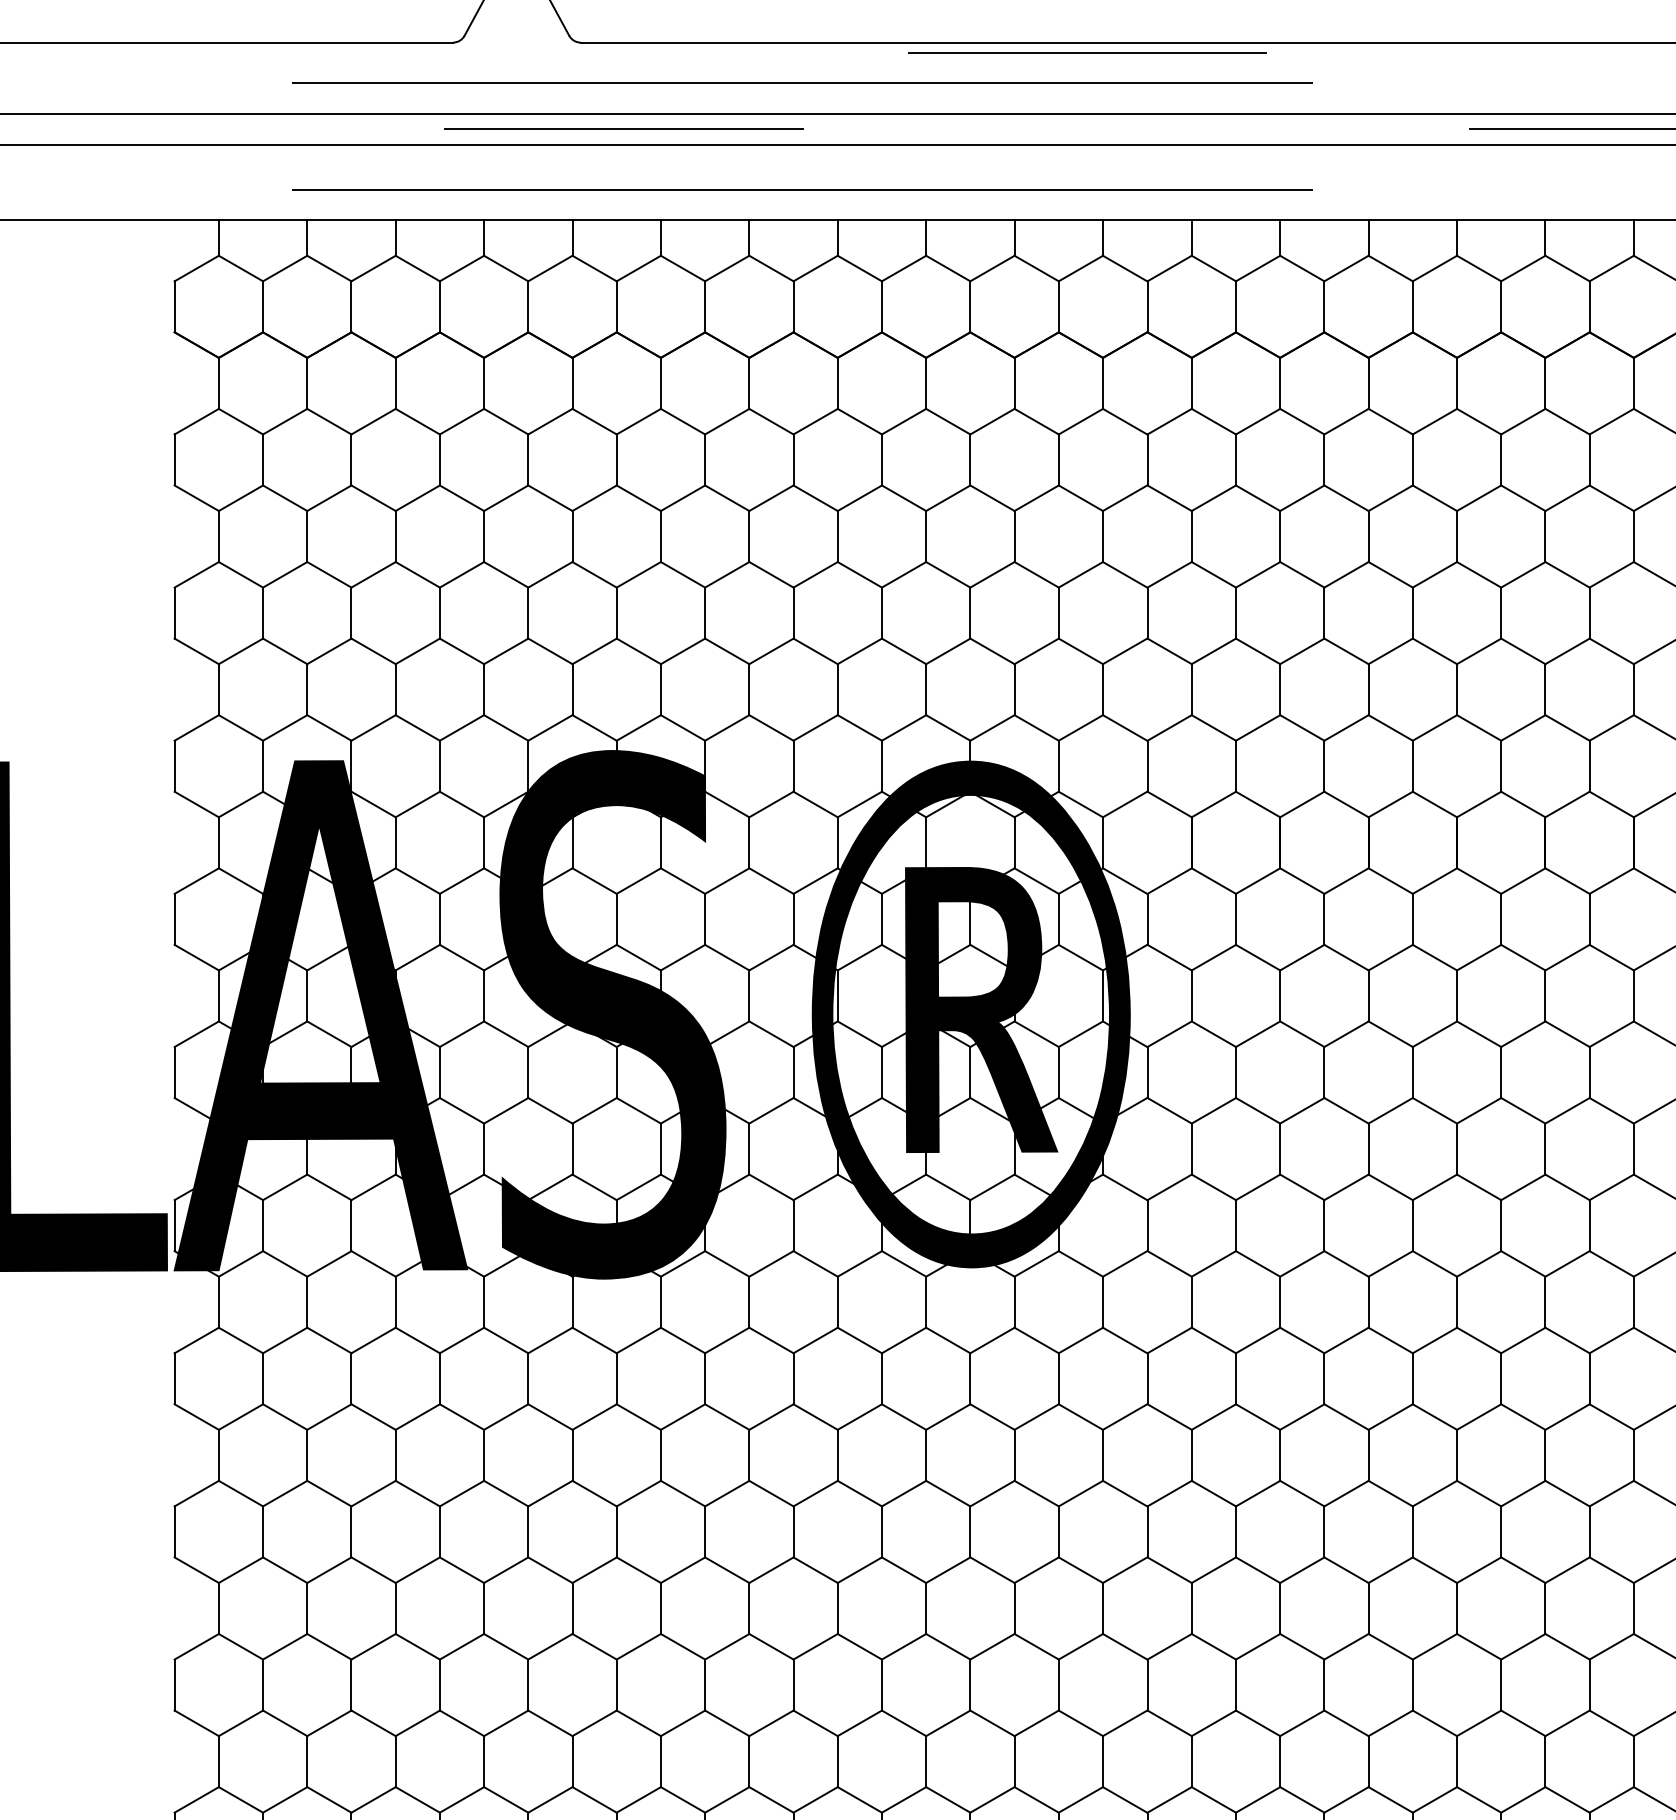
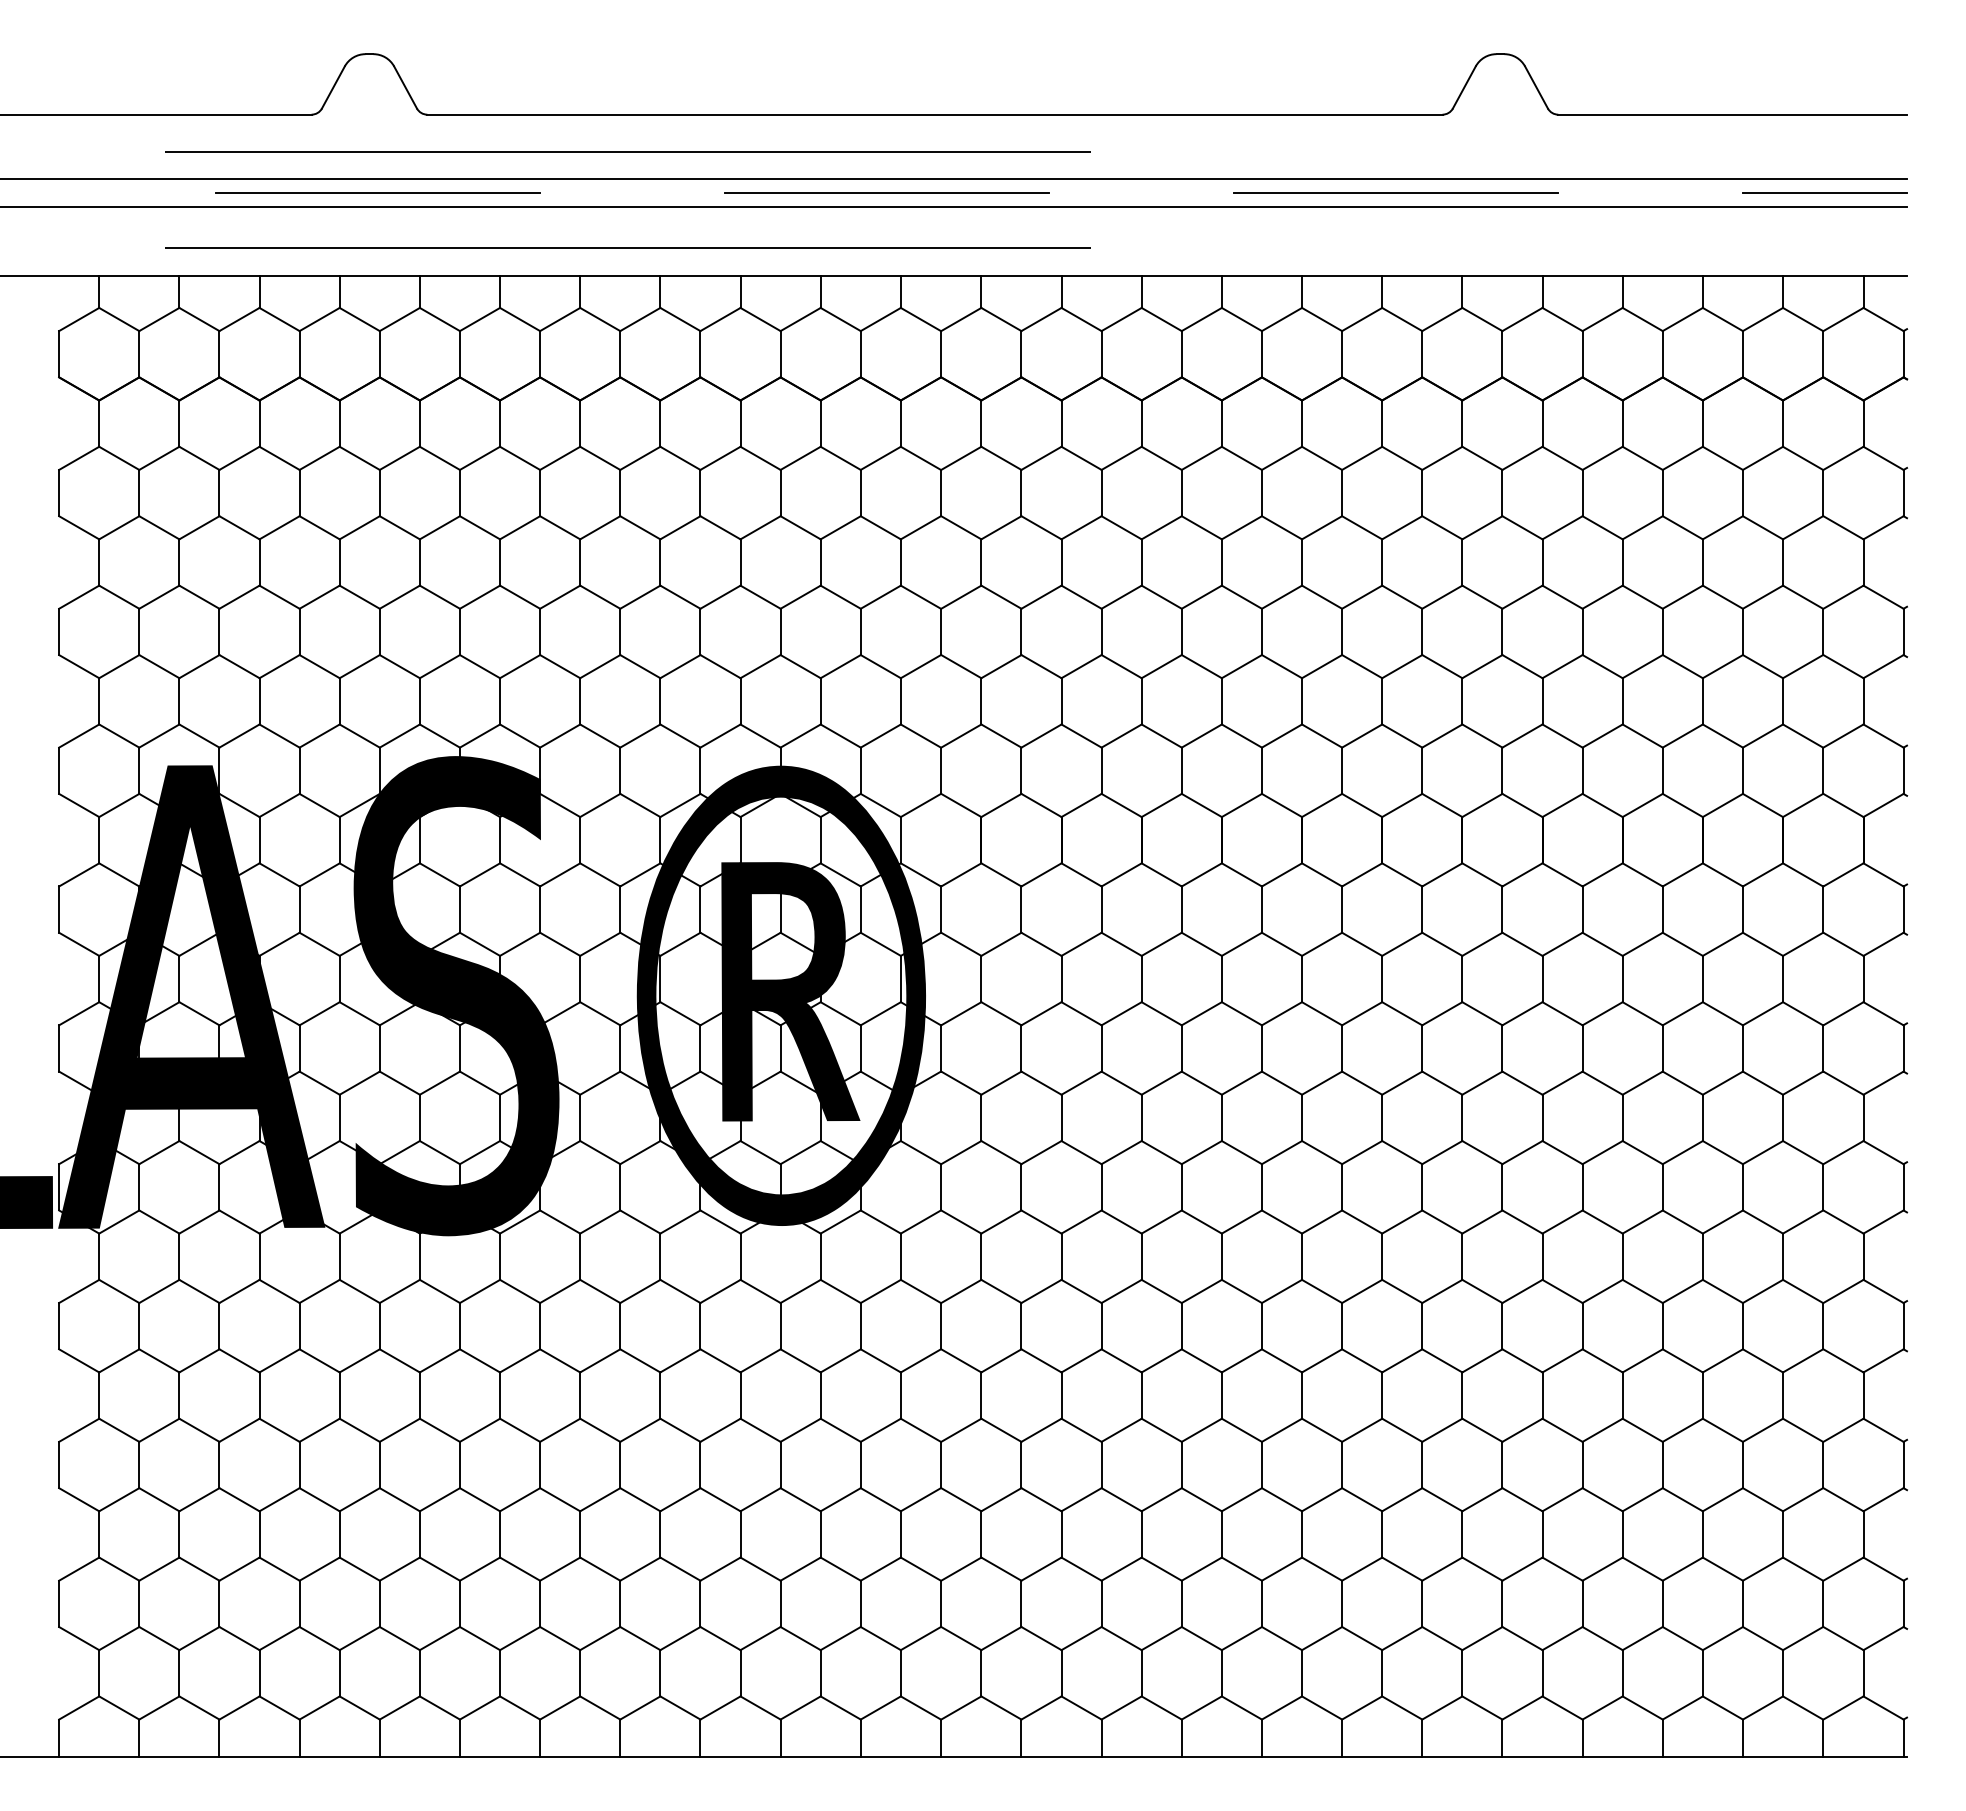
line: (1087, 52) -> (886, 192), moved
line: (623, 128) -> (377, 192), moved

